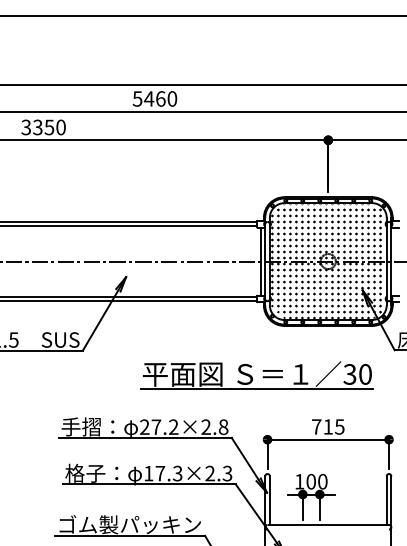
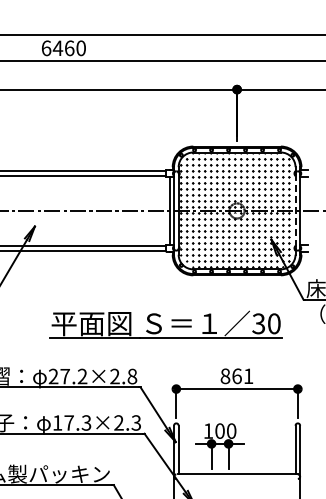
text: (137, 98) -> (46, 47), 5460 -> 6460
line: (386, 262) -> (295, 211), solid -> dashed
text: (328, 426) -> (237, 375), 715 -> 861

